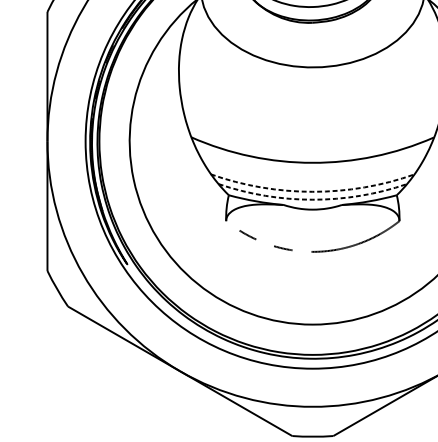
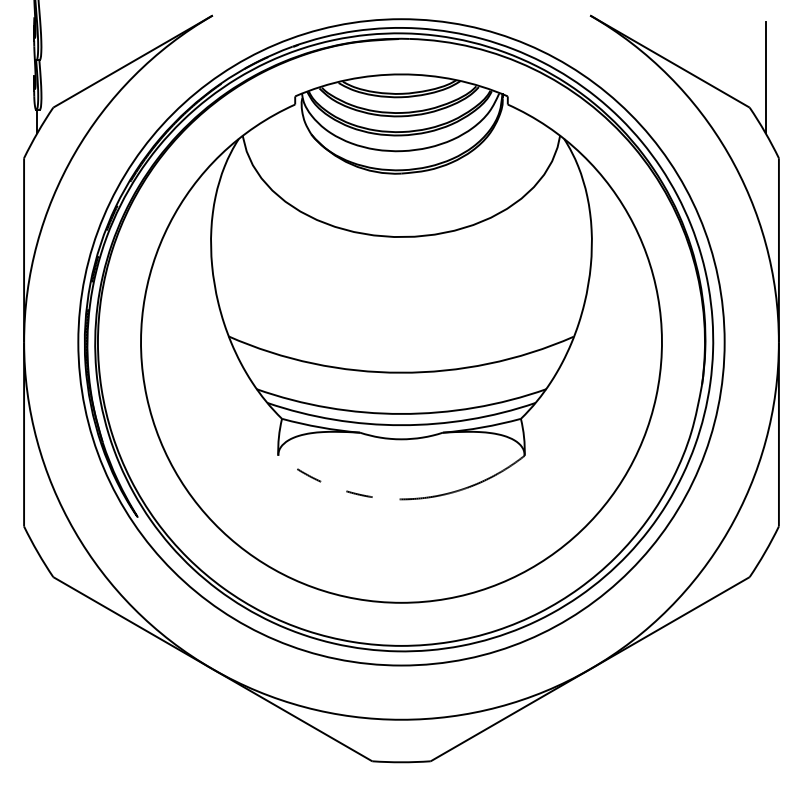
arc: (312, 191) -> (401, 413), dashed -> solid
arc: (312, 199) -> (401, 425), dashed -> solid

